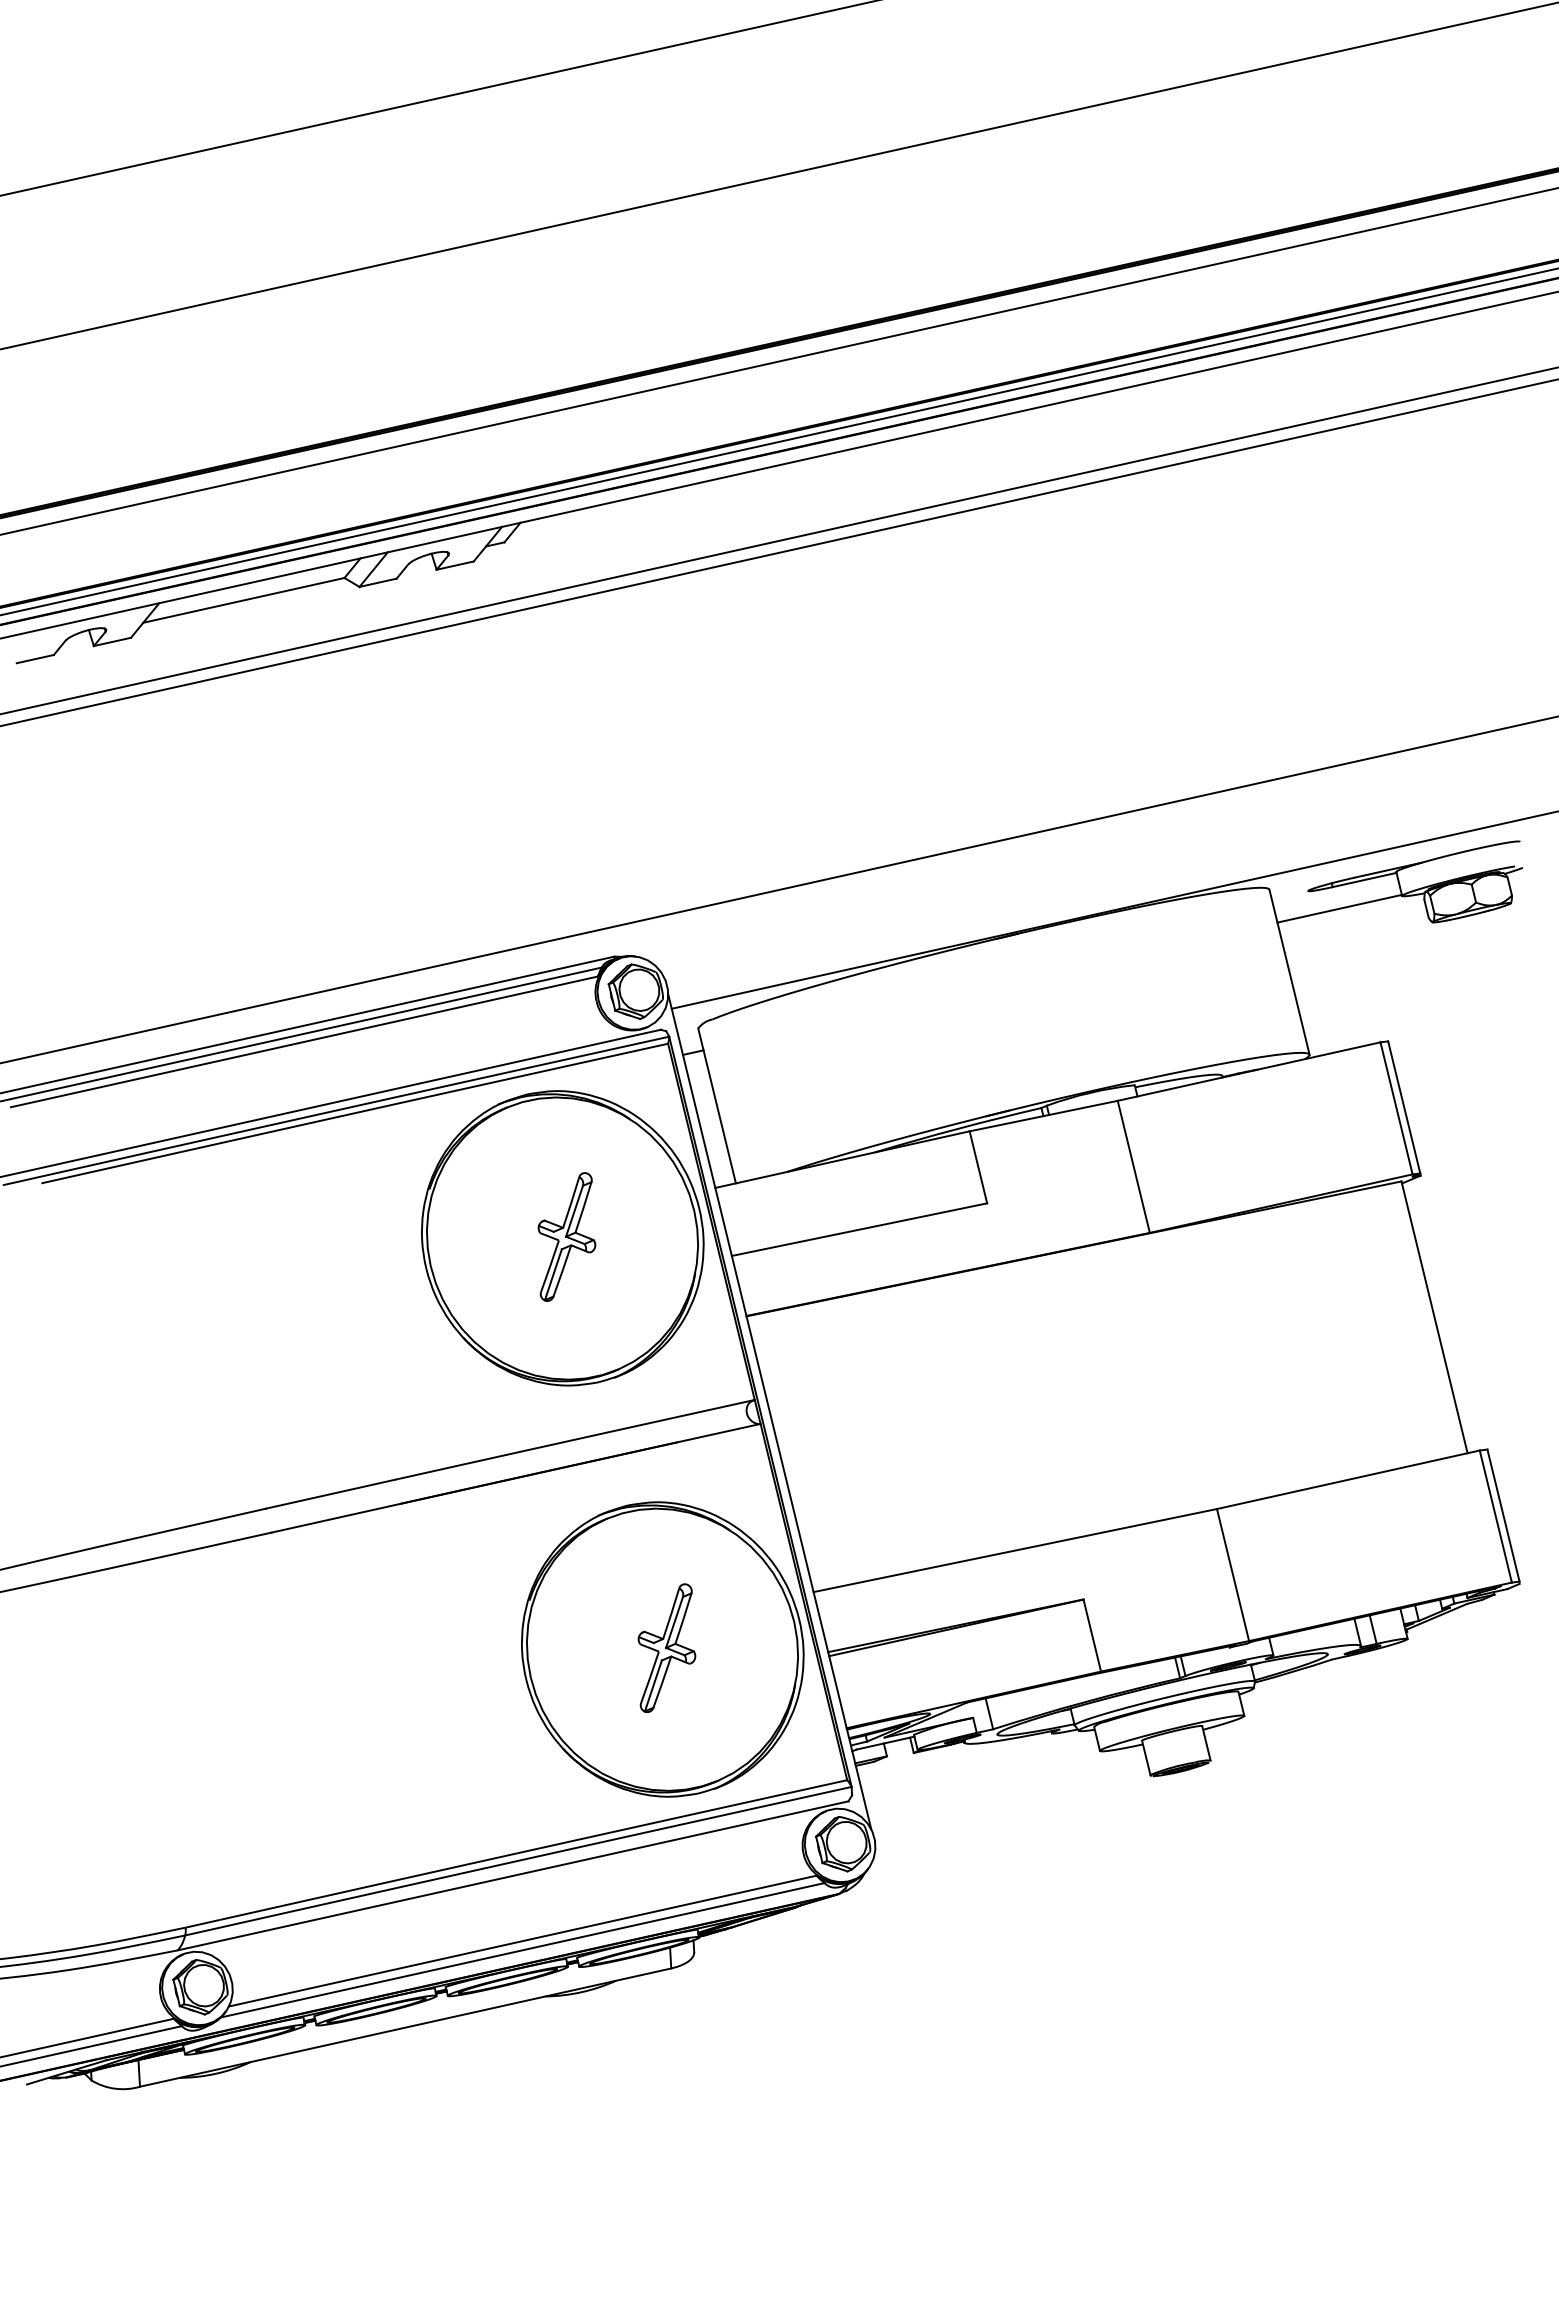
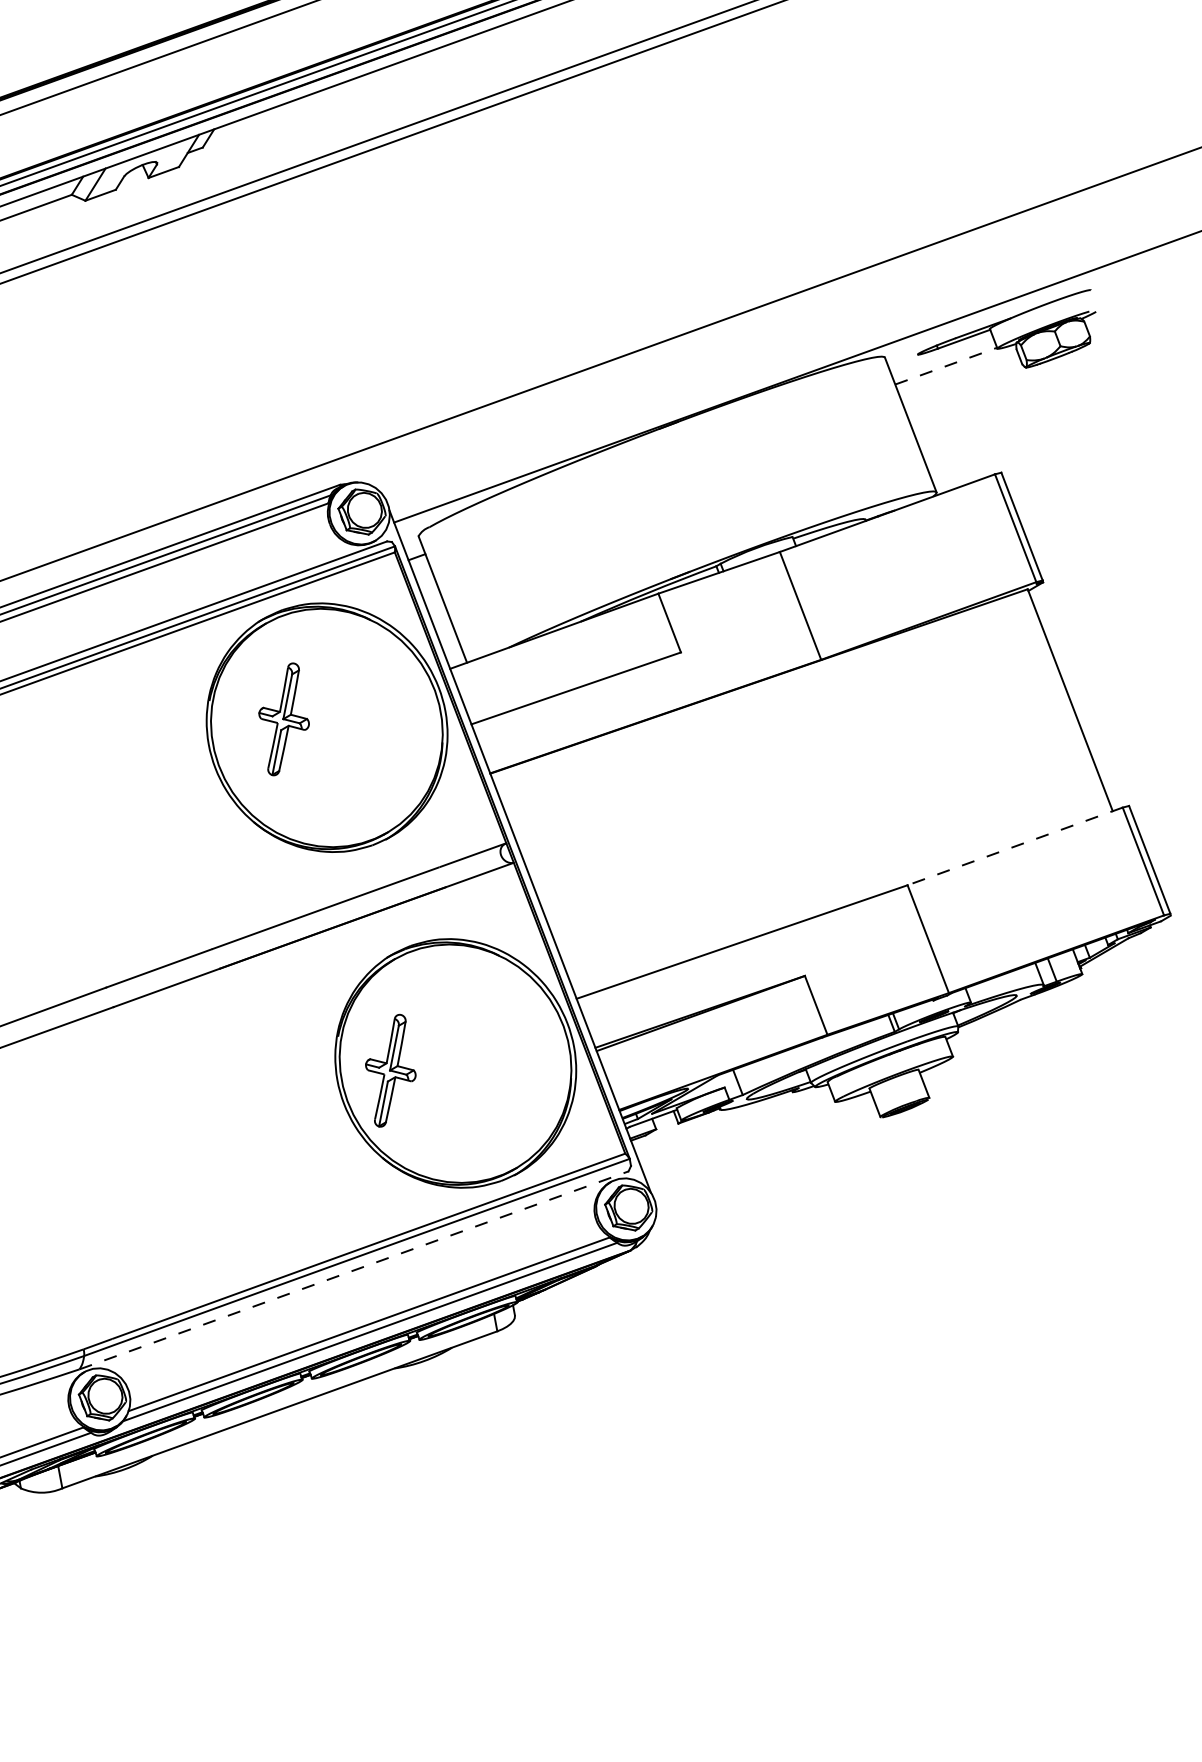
line: (1339, 908) -> (946, 365), solid -> dashed
part: (566, 1236) -> (283, 718), moved
line: (1348, 1479) -> (1015, 846), solid -> dashed
part: (666, 1648) -> (390, 1070), moved
line: (513, 1875) -> (354, 1270), solid -> dashed

